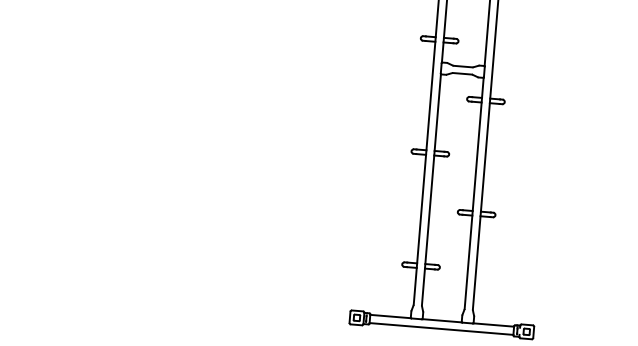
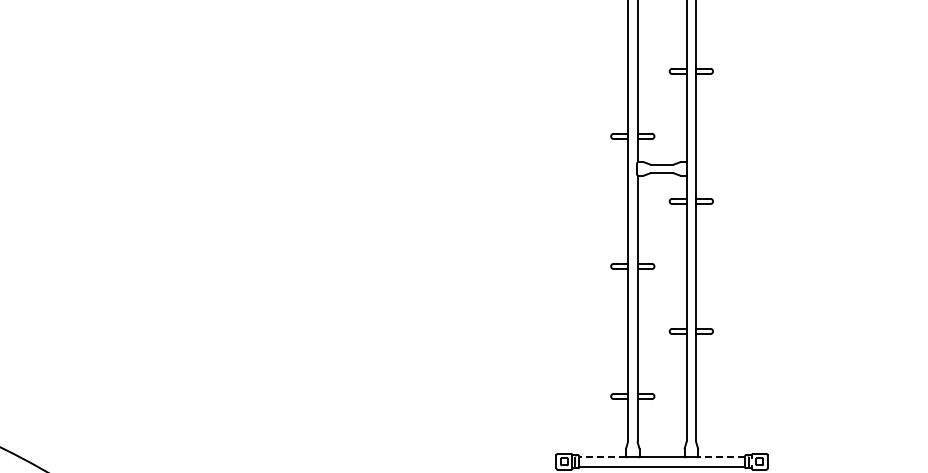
line: (390, 316) -> (602, 457), solid -> dashed
line: (493, 325) -> (721, 457), solid -> dashed

